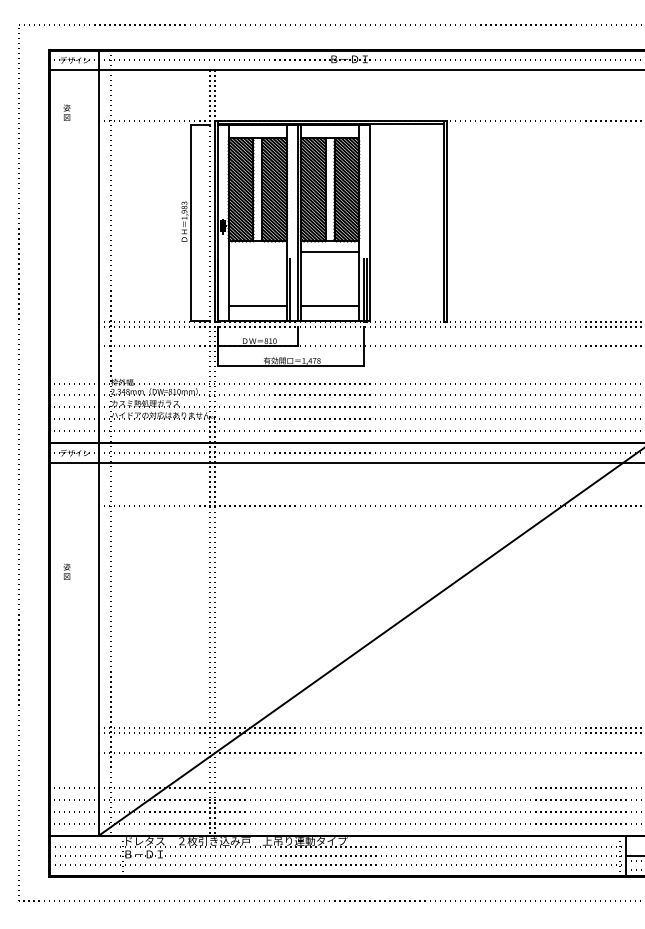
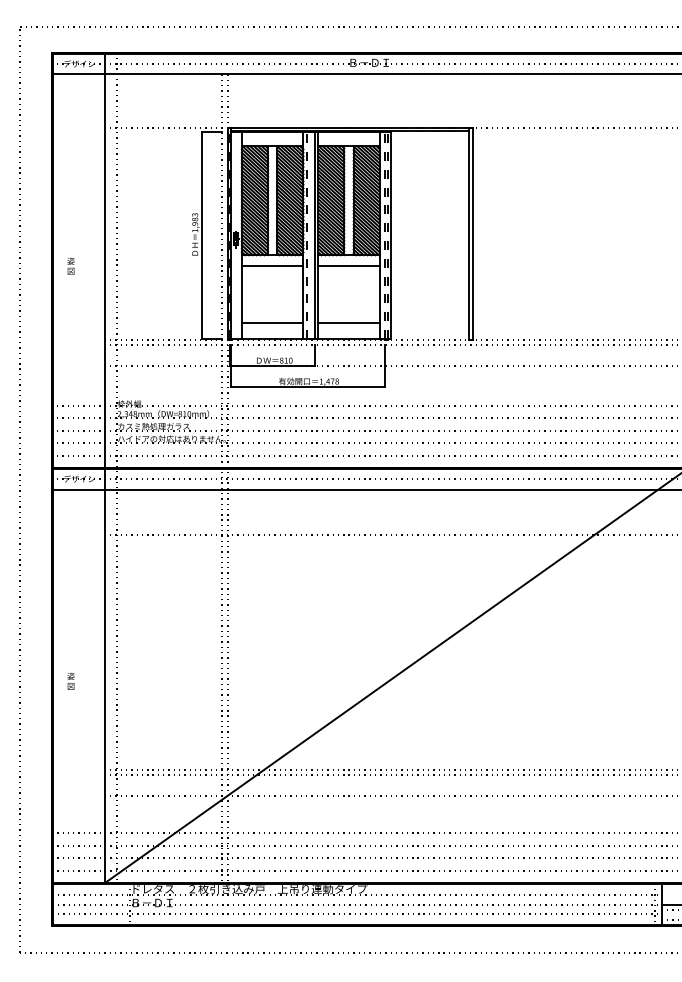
text: (66, 112) -> (70, 265), moved
line: (257, 252) -> (272, 266), added
text: (66, 571) -> (70, 681), moved

